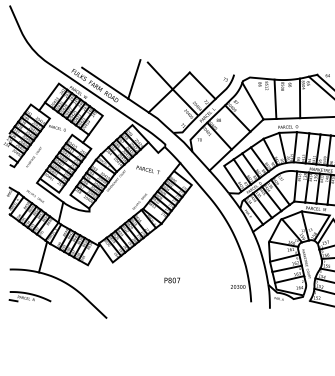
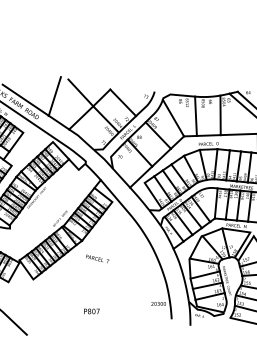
text: (147, 169) -> (97, 258), moved
text: (171, 280) -> (91, 311), moved

